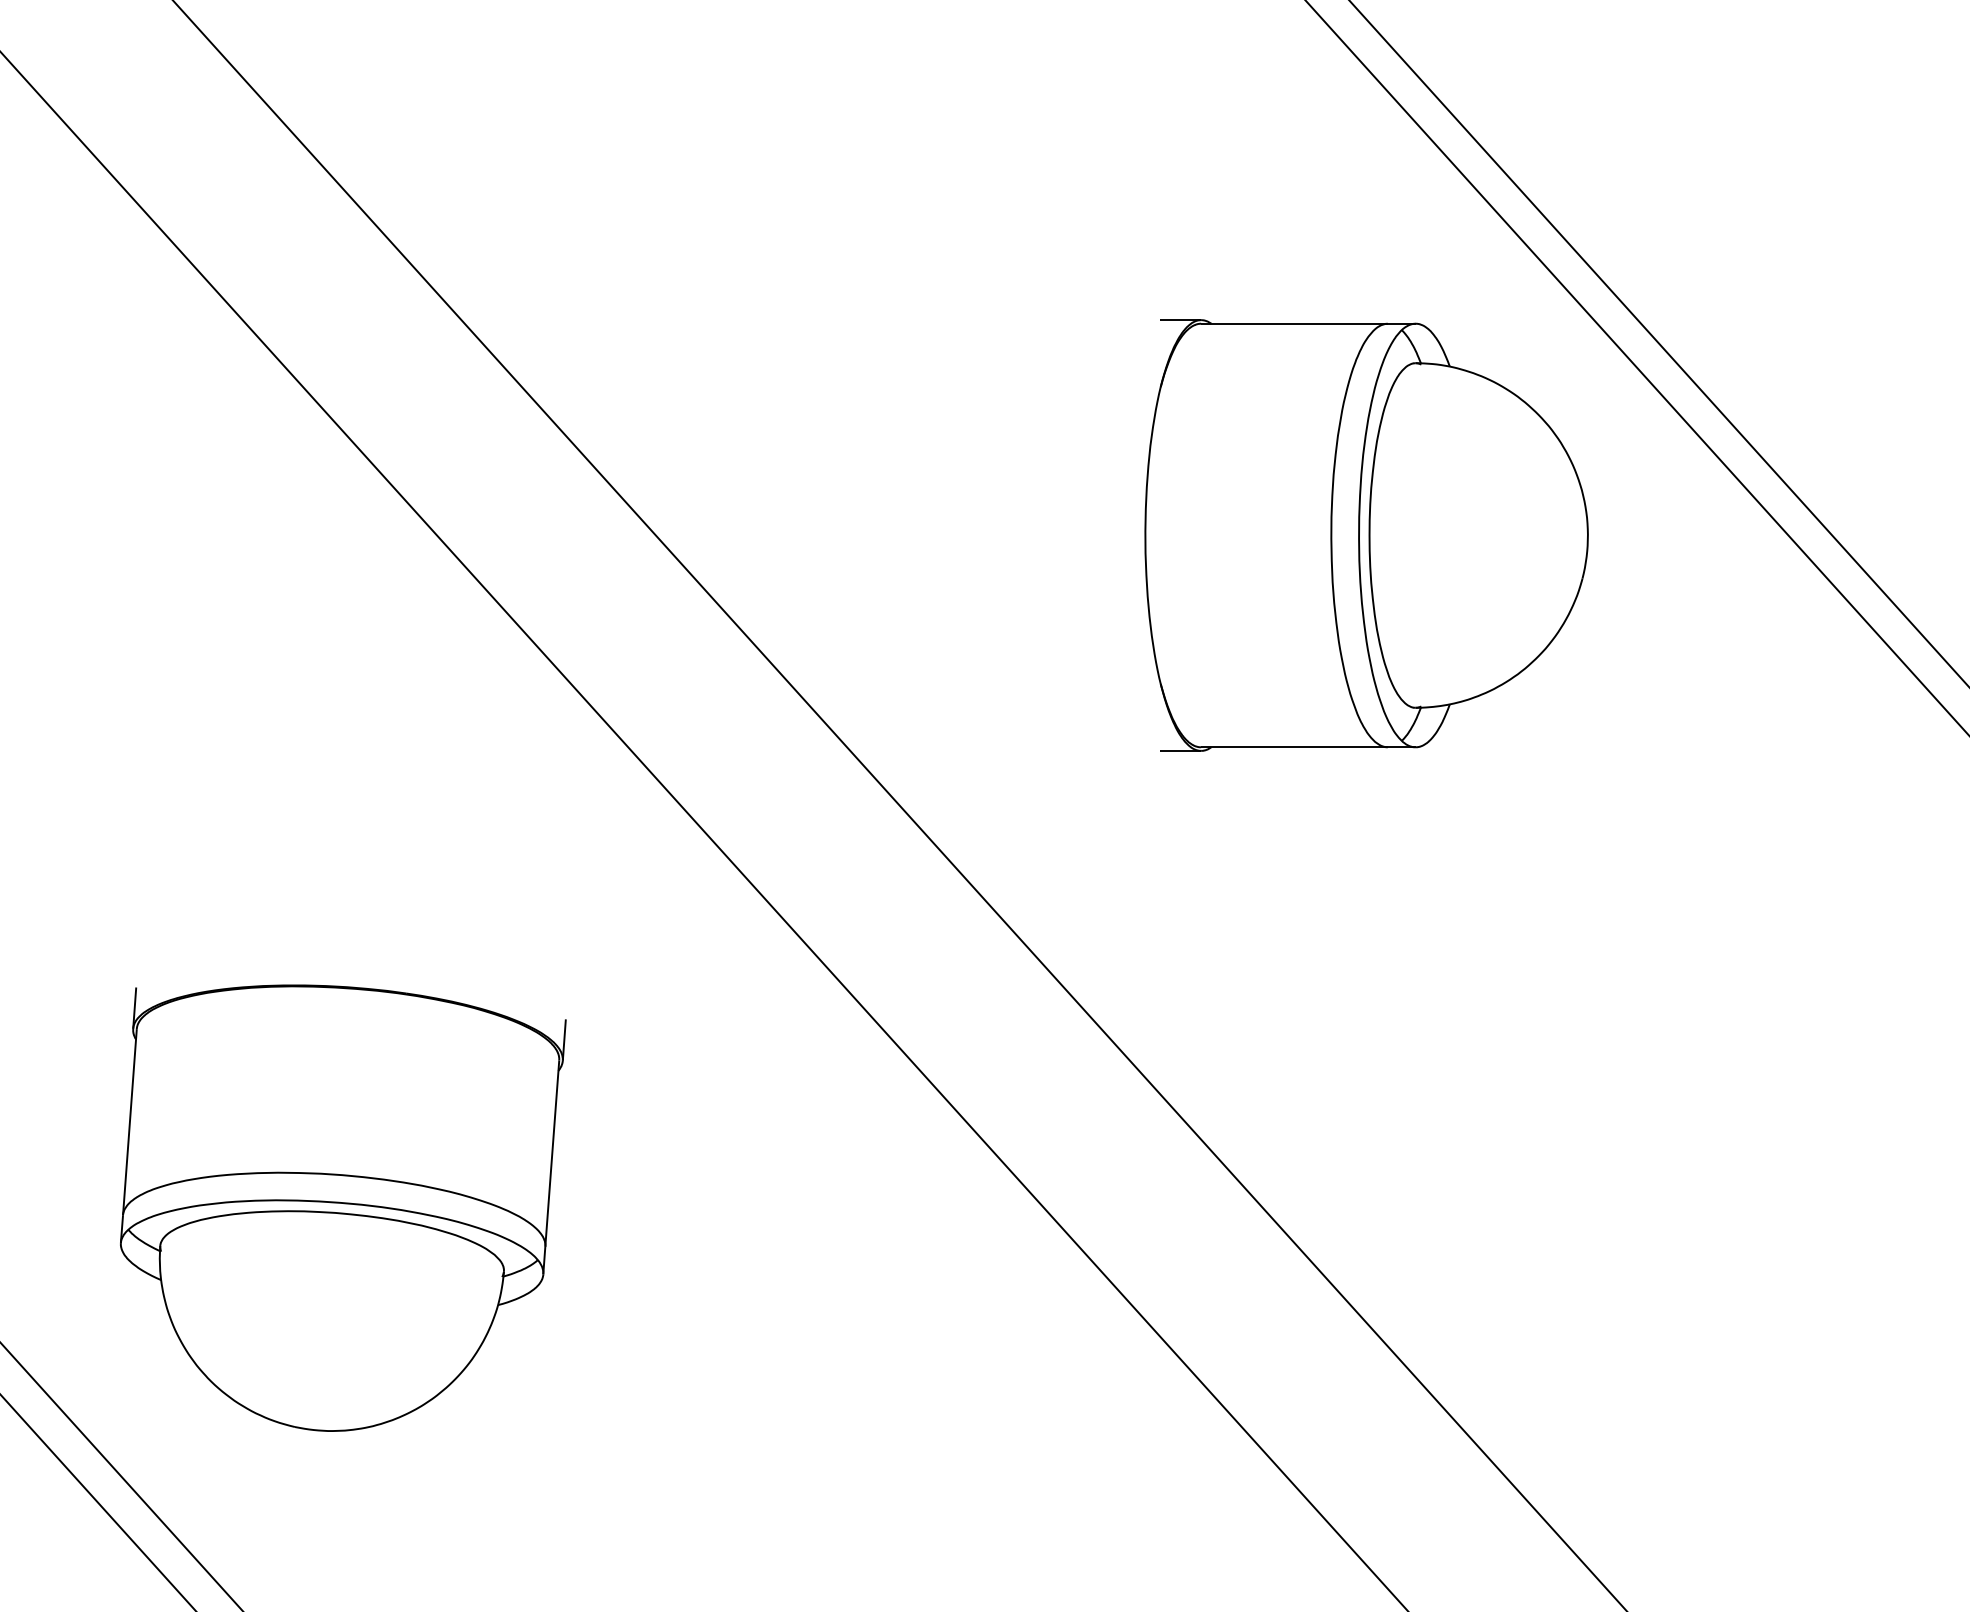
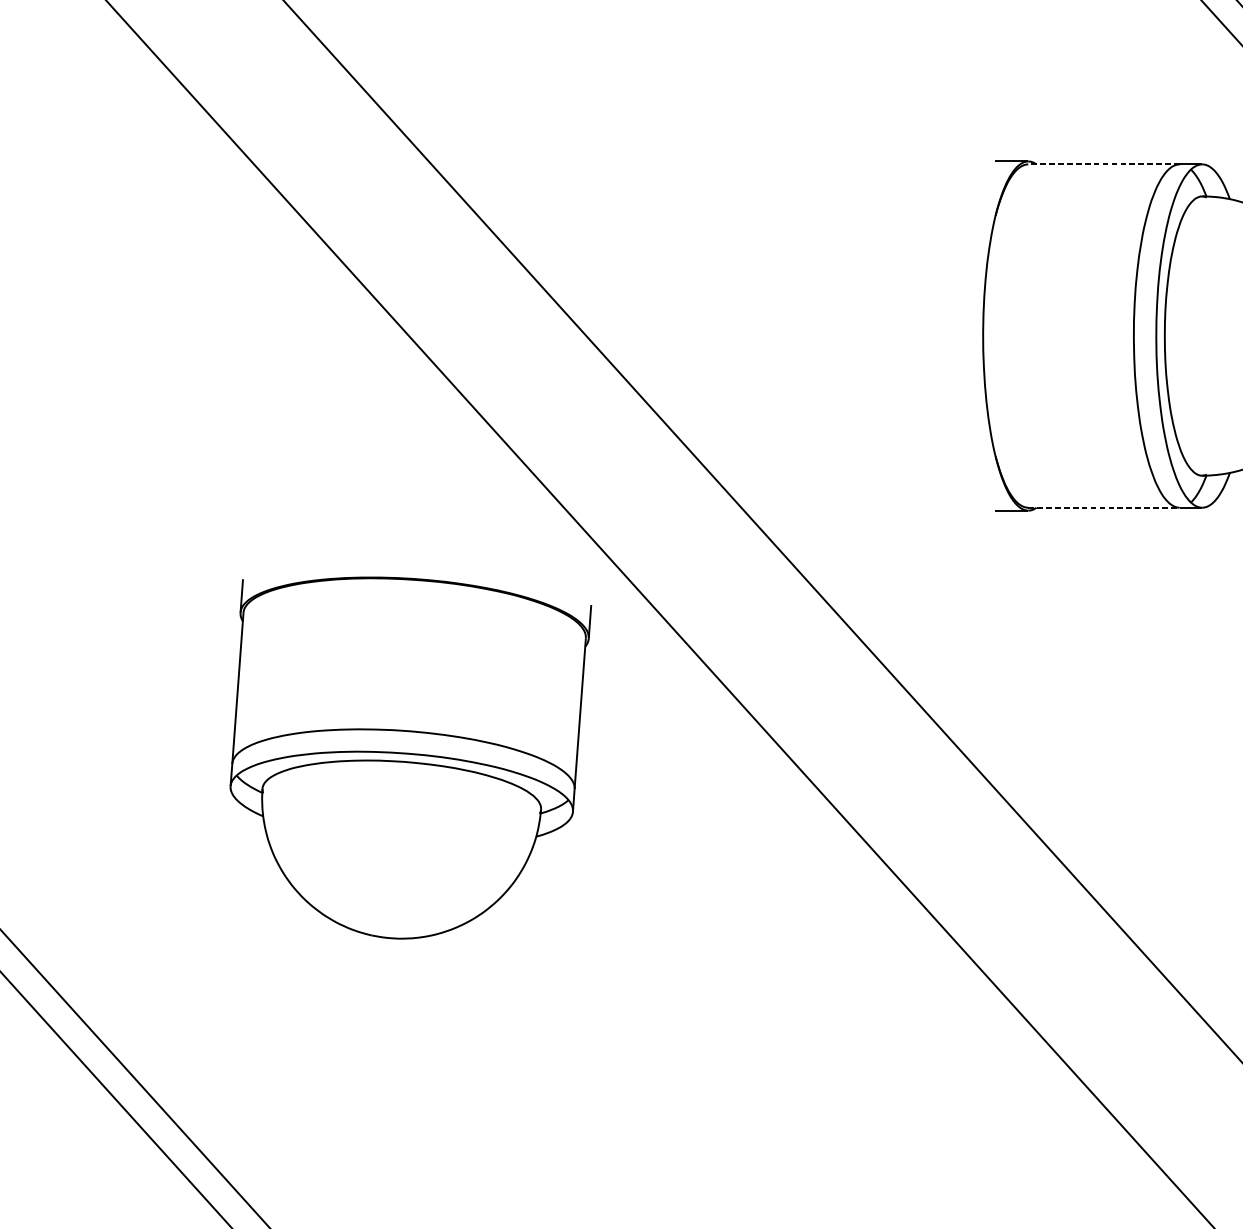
line: (1294, 323) -> (1103, 164), solid -> dashed
line: (1295, 747) -> (1104, 507), solid -> dashed
part: (343, 1207) -> (411, 757), moved

